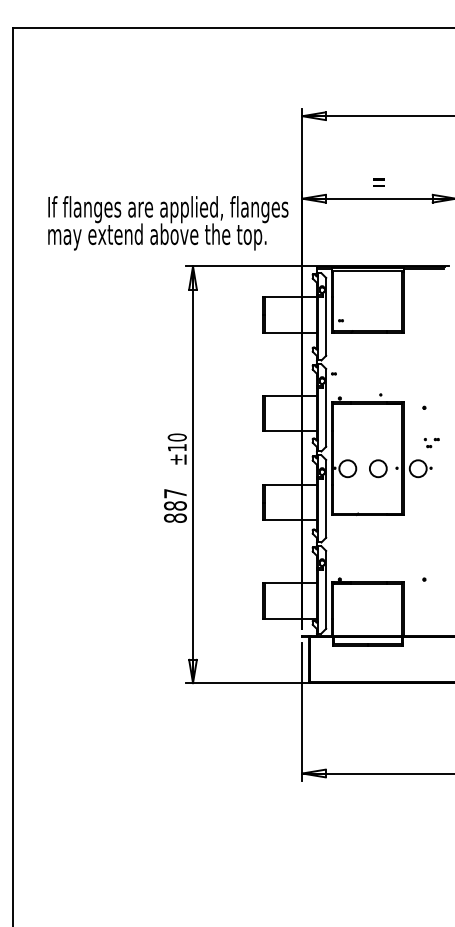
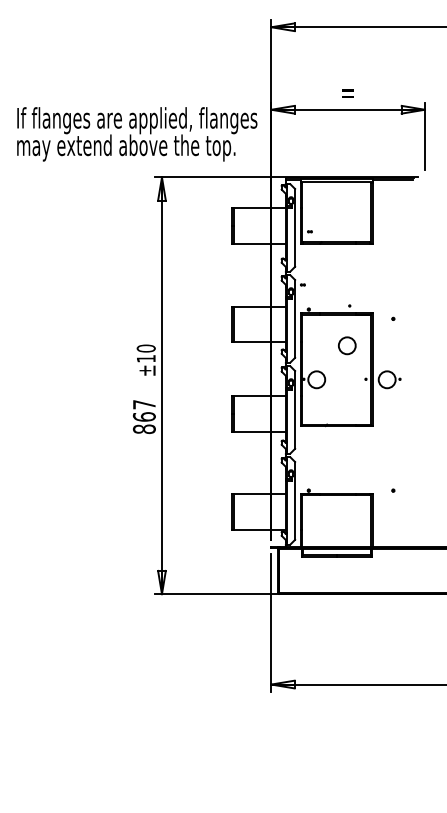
part: (431, 443) -> (400, 354), removed
circle: (378, 468) -> (347, 345), moved
text: (175, 505) -> (144, 416), 887 -> 867

